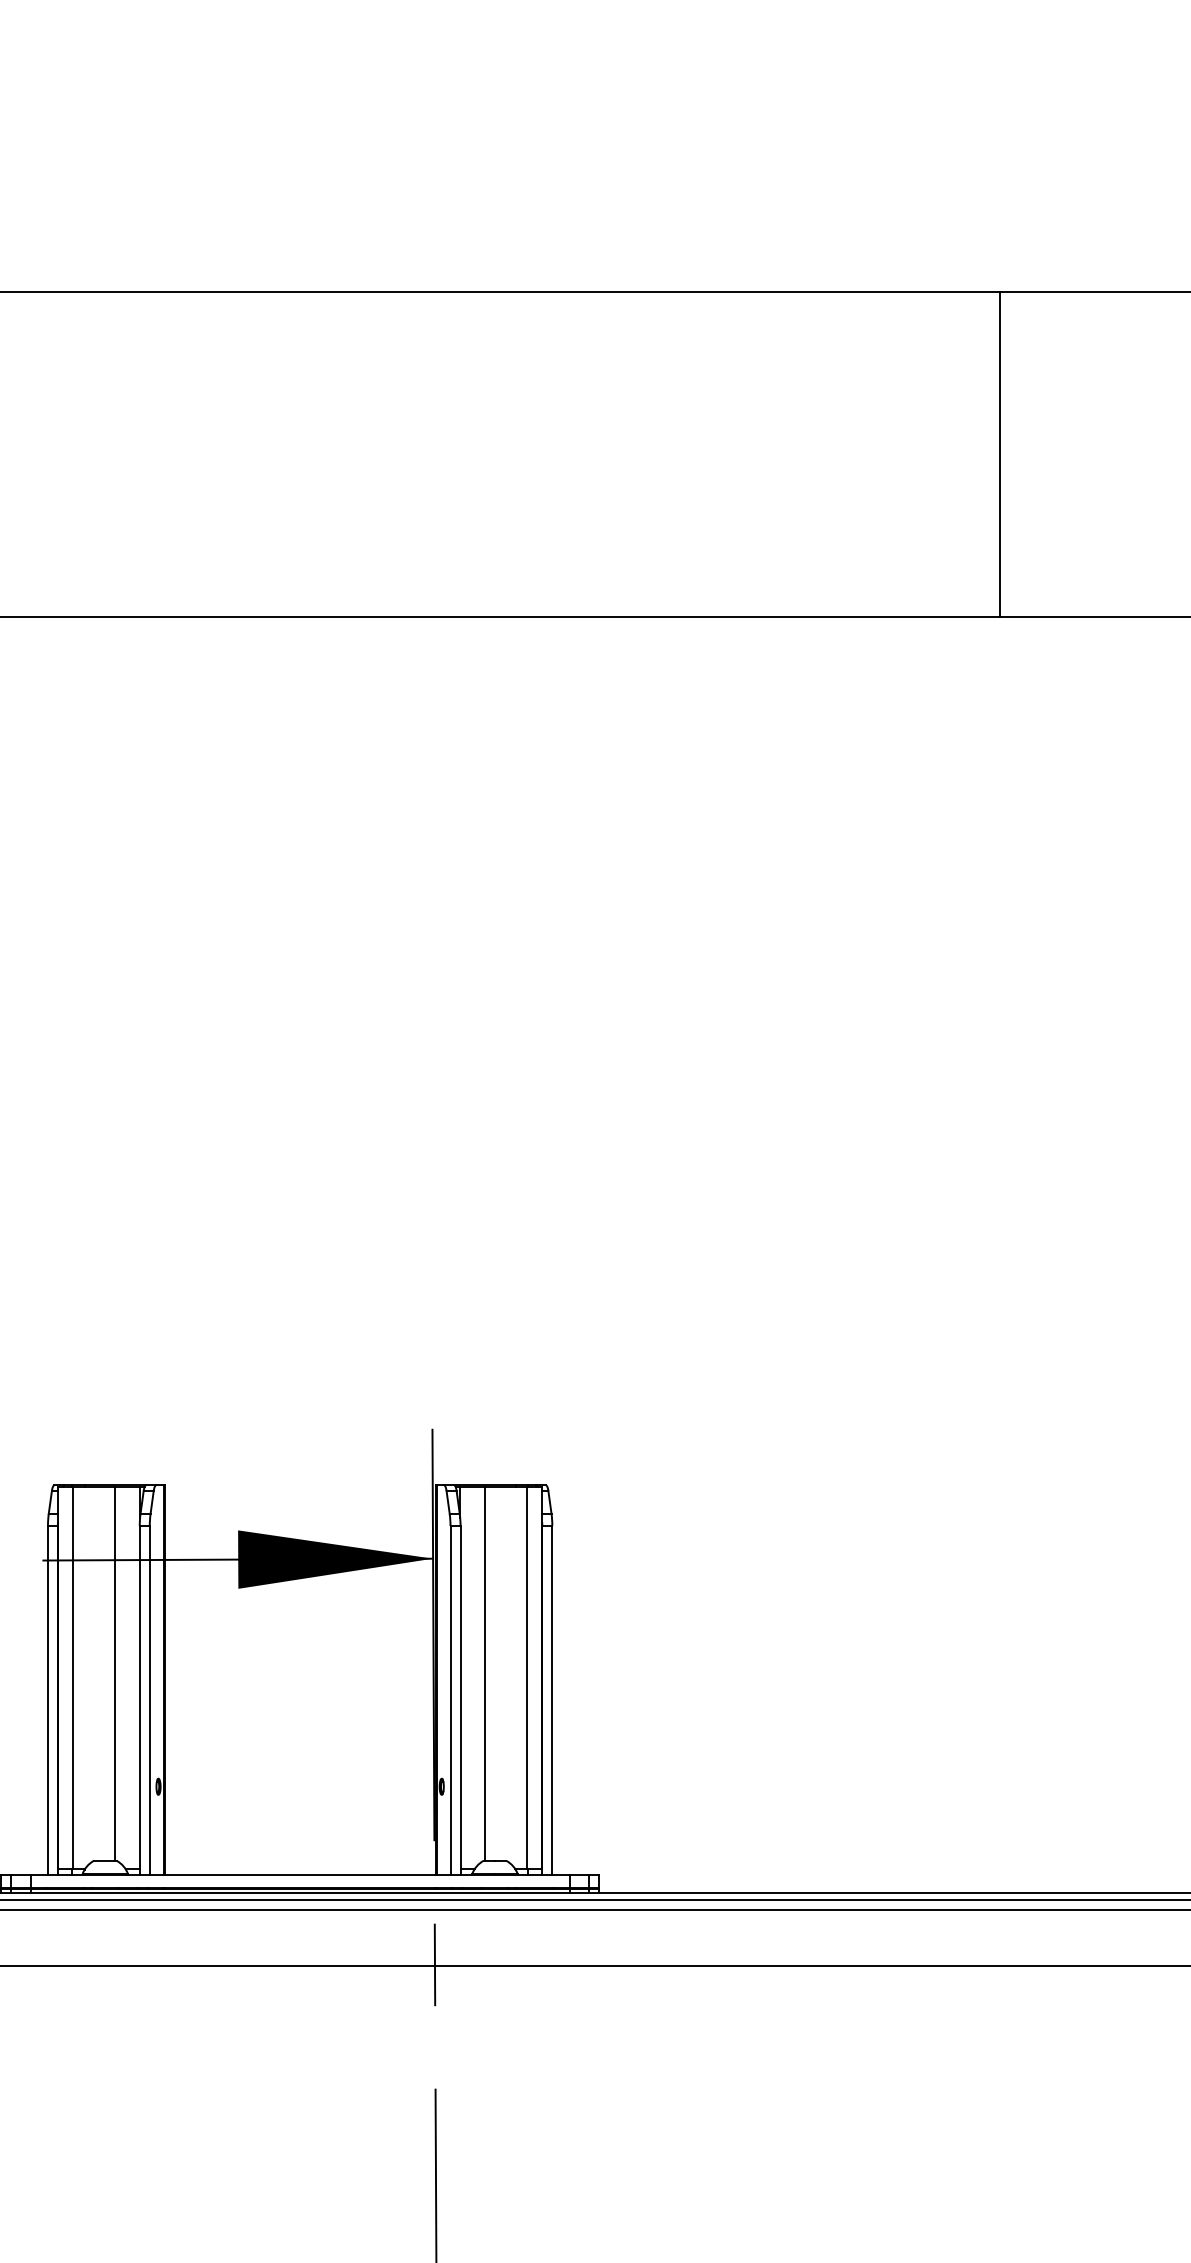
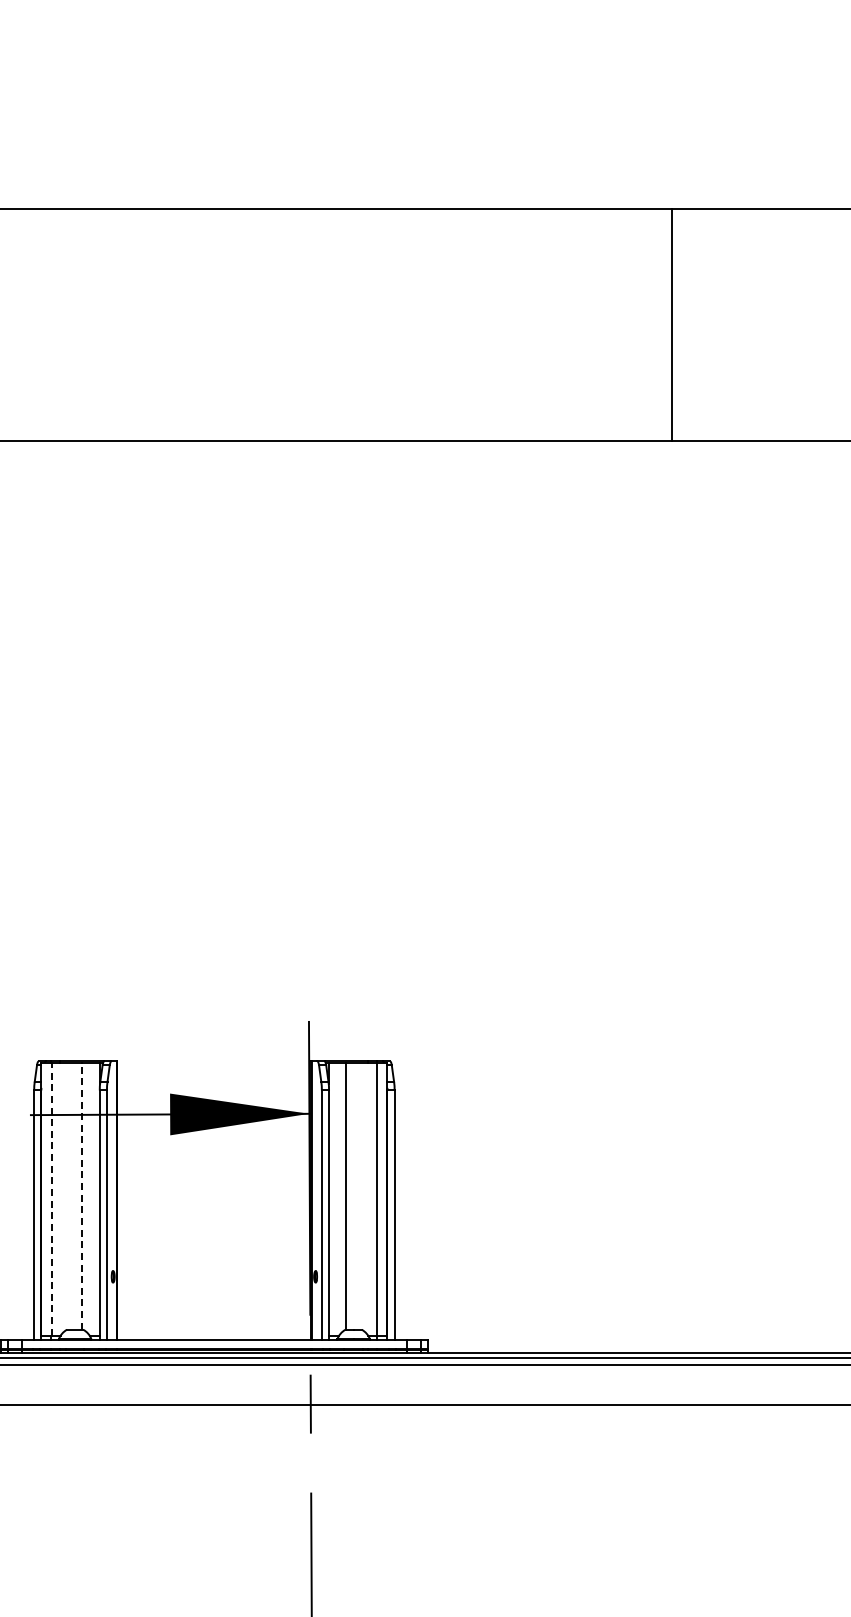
line: (999, 454) -> (671, 324), moved
line: (115, 1672) -> (82, 1195), solid -> dashed
line: (73, 1677) -> (52, 1198), solid -> dashed

